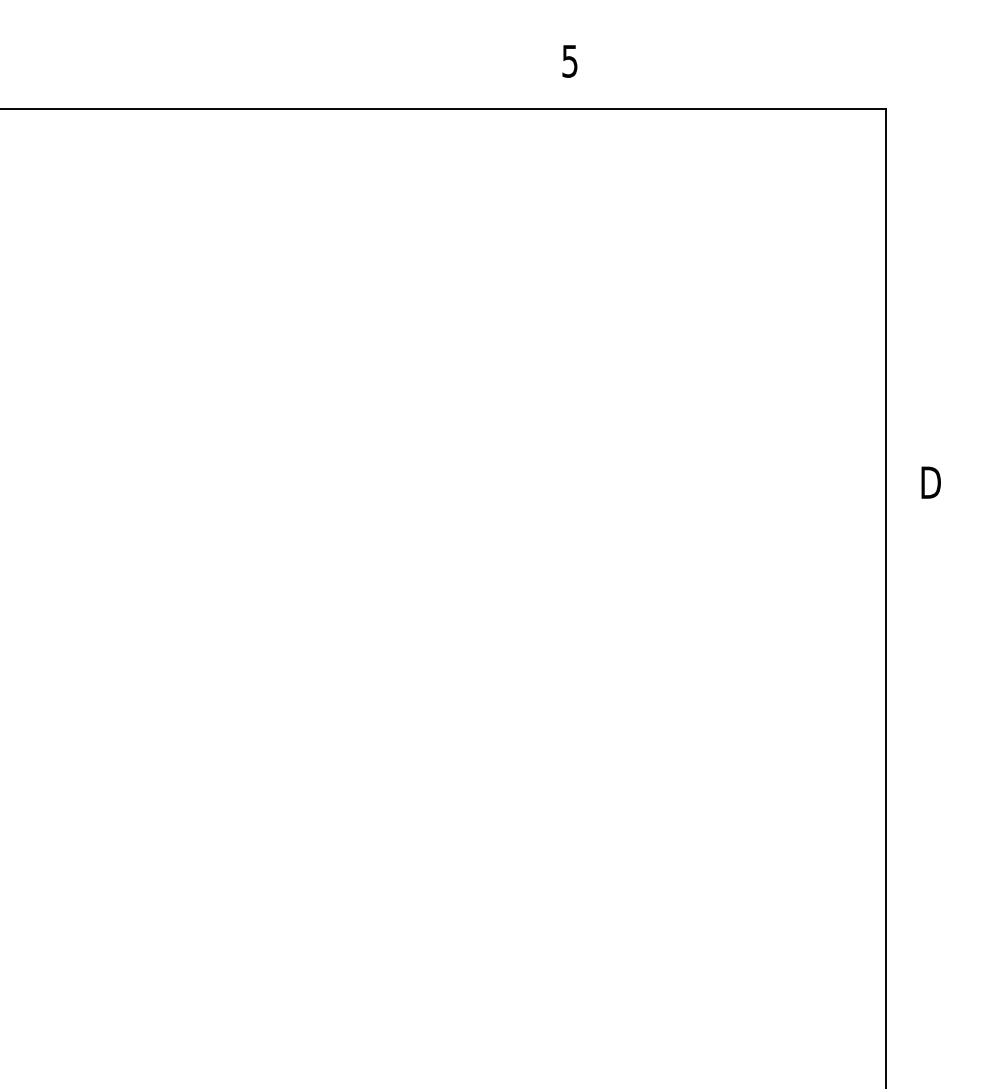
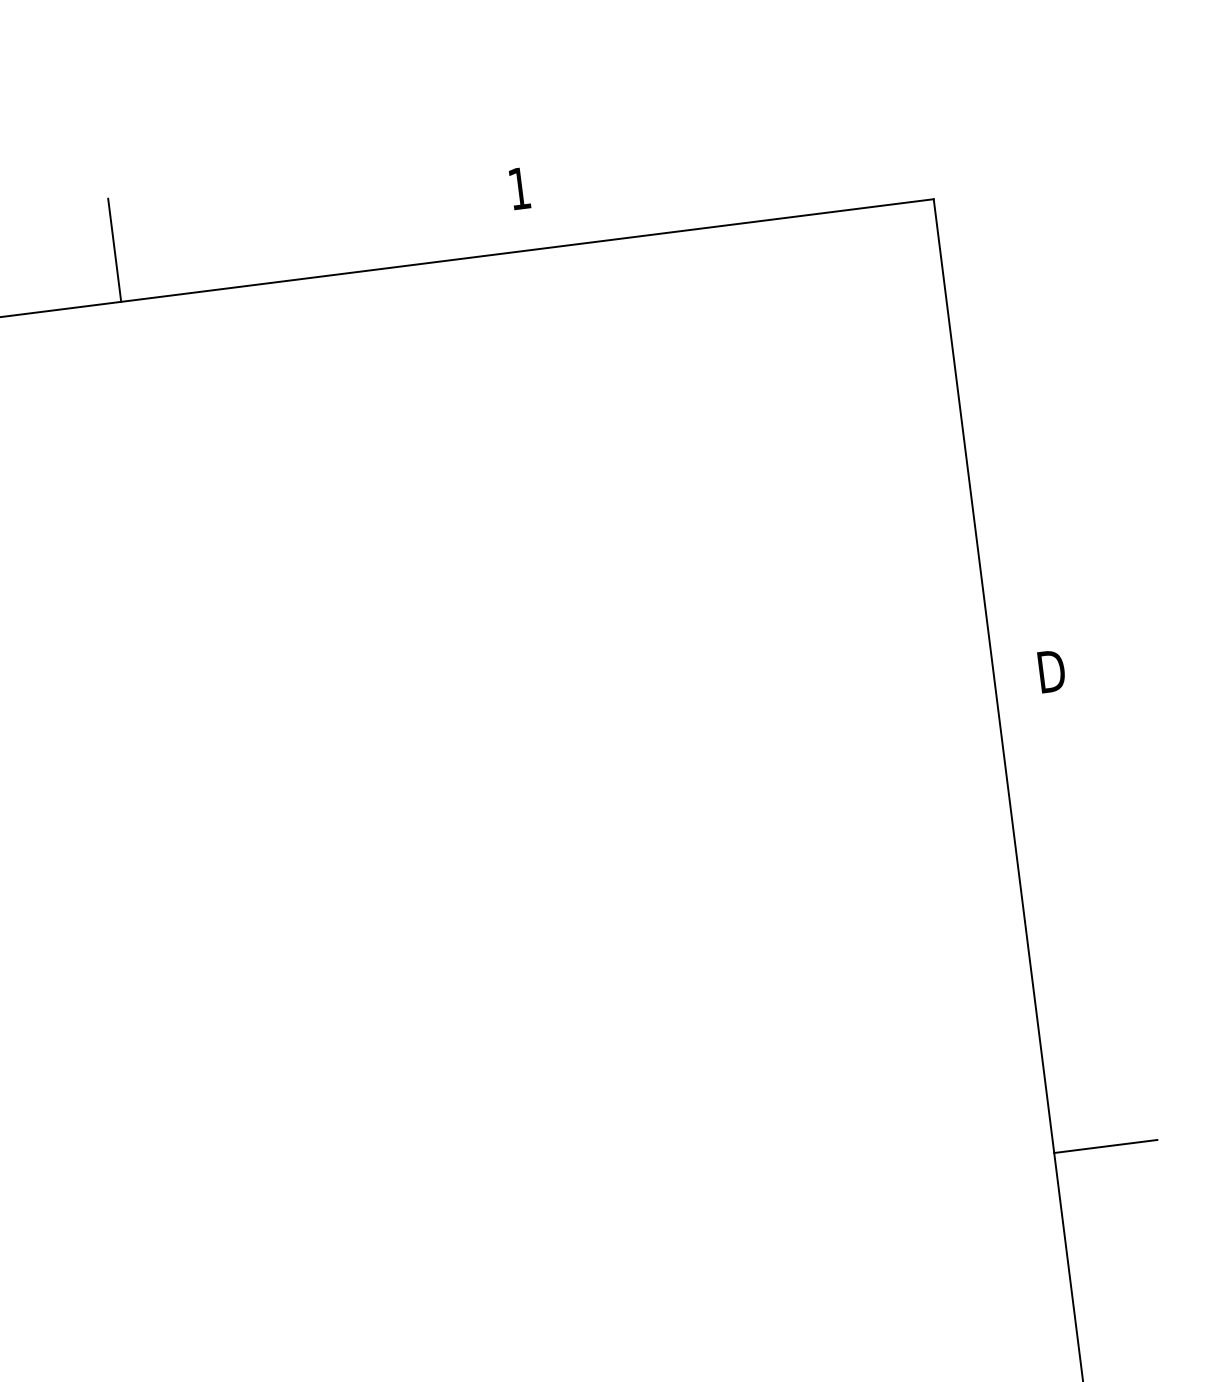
text: (569, 61) -> (518, 189), 5 -> 1
line: (253, 69) -> (114, 250), added
line: (926, 851) -> (1105, 1145), added

